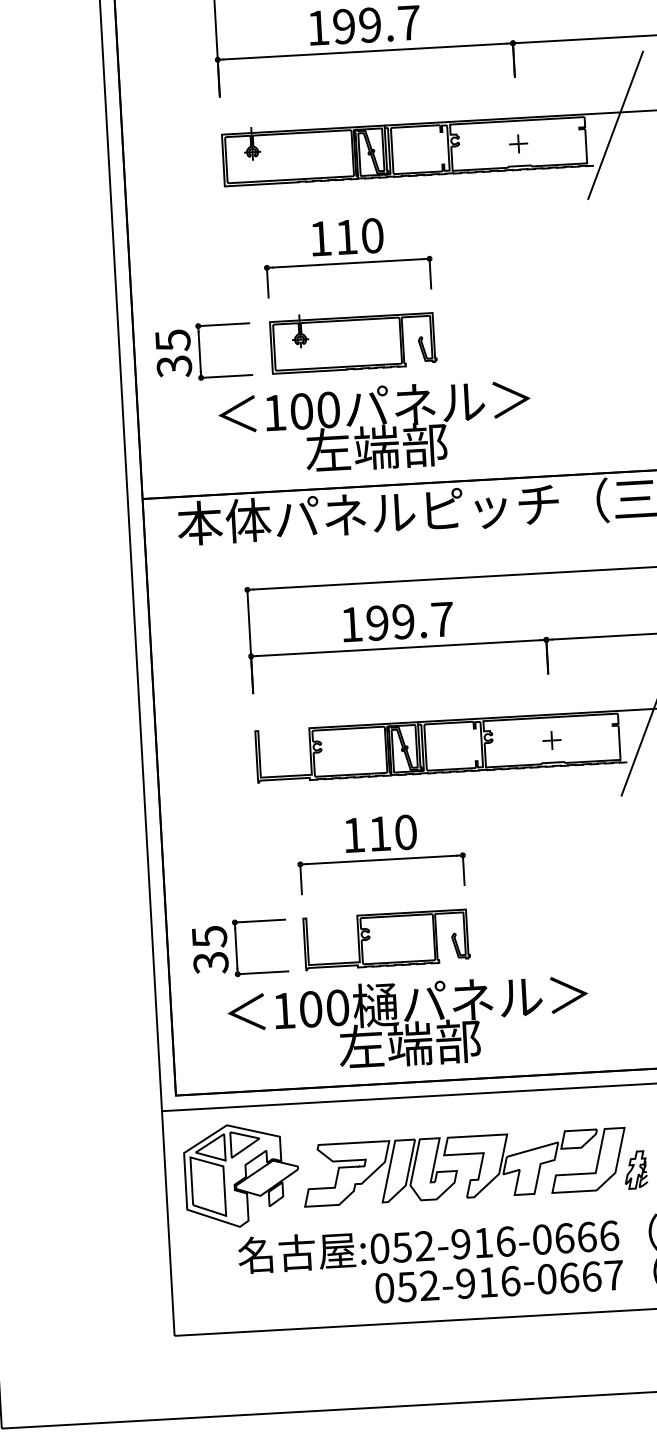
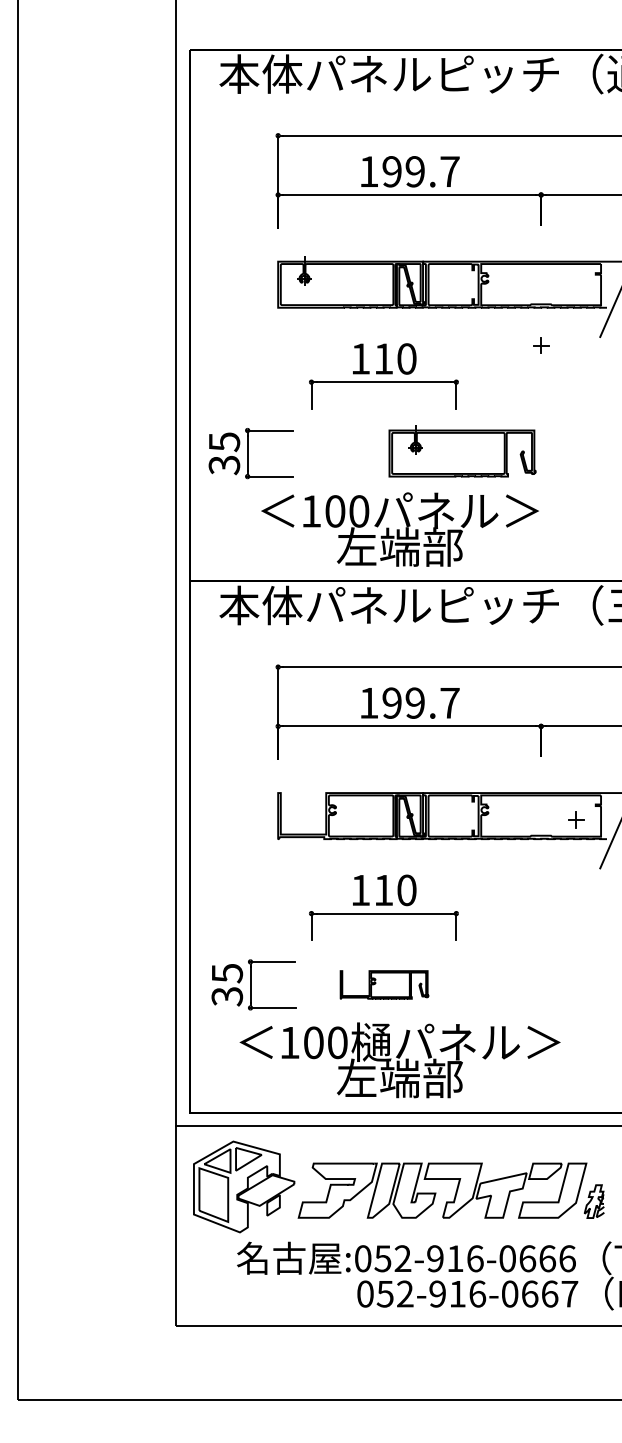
part: (519, 143) -> (541, 345), moved
part: (353, 341) -> (462, 451), moved
part: (552, 739) -> (576, 819), moved
part: (386, 939) -> (384, 984), size x0.6

